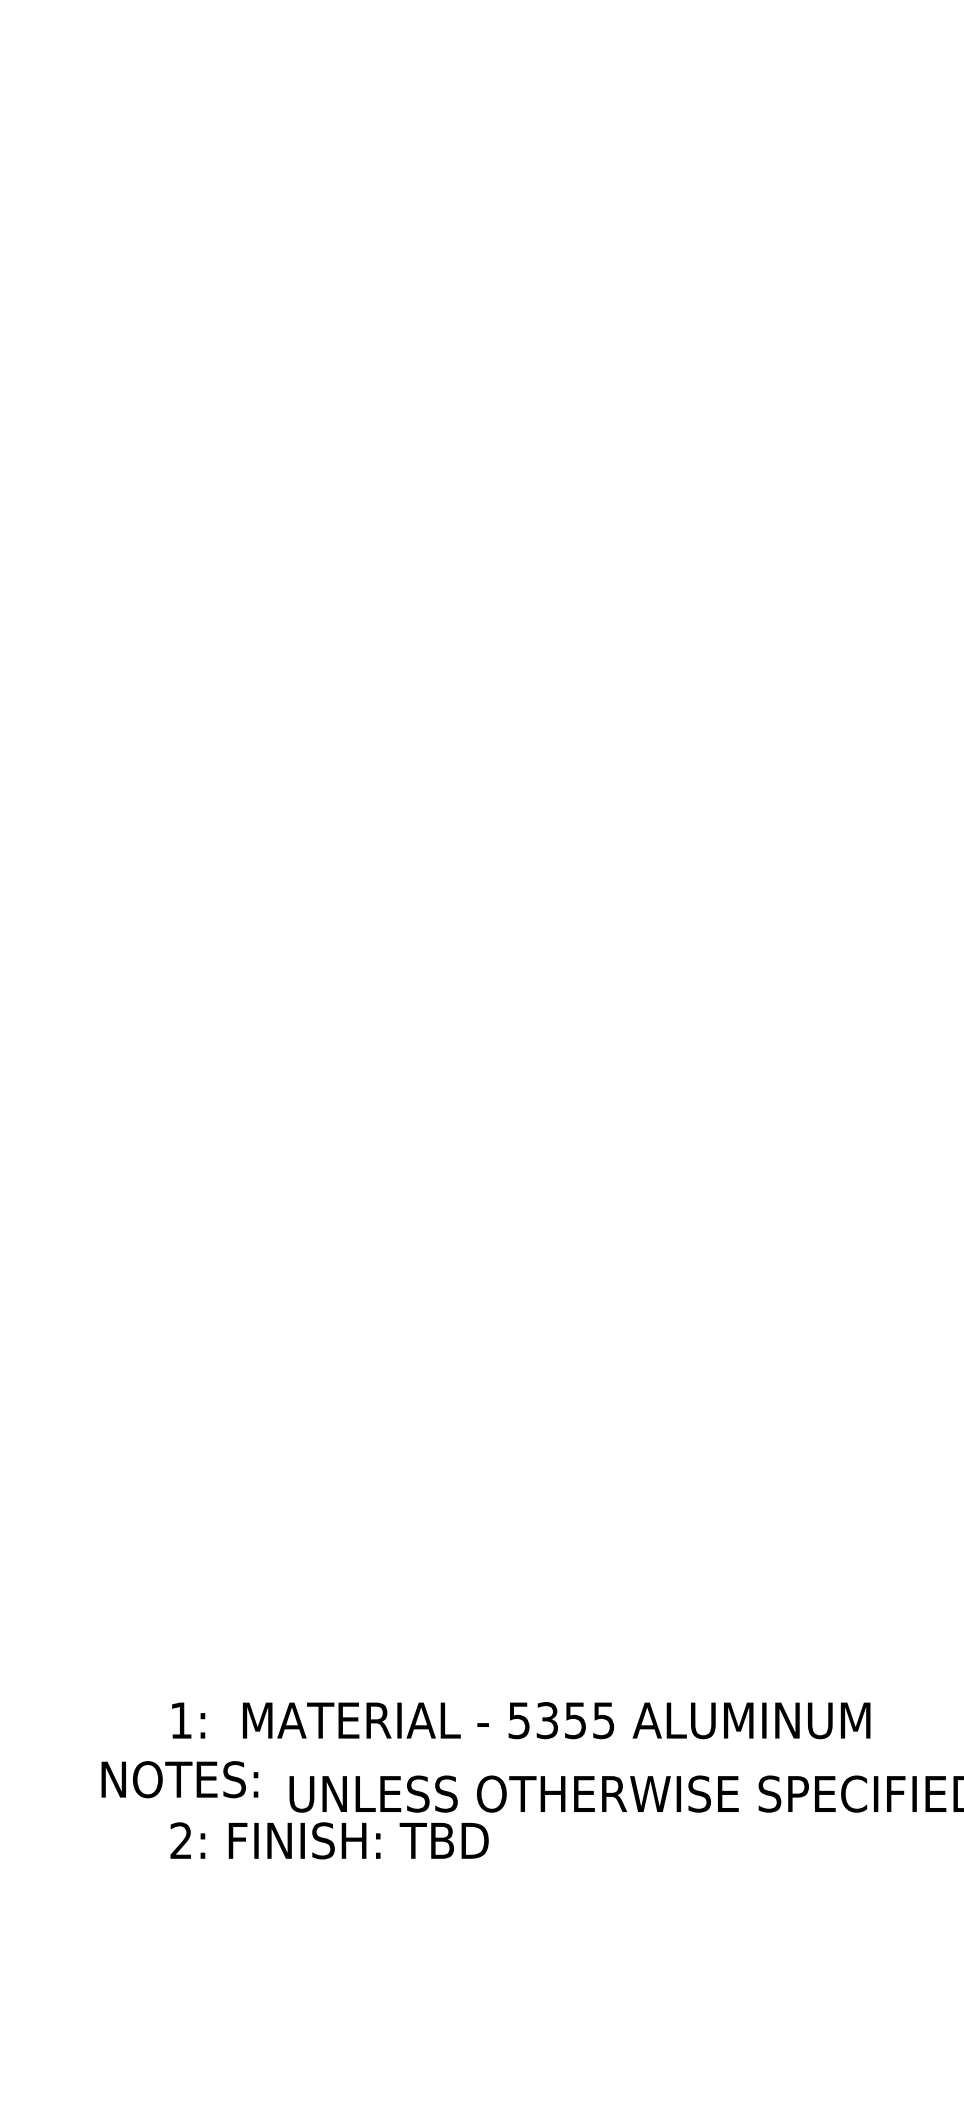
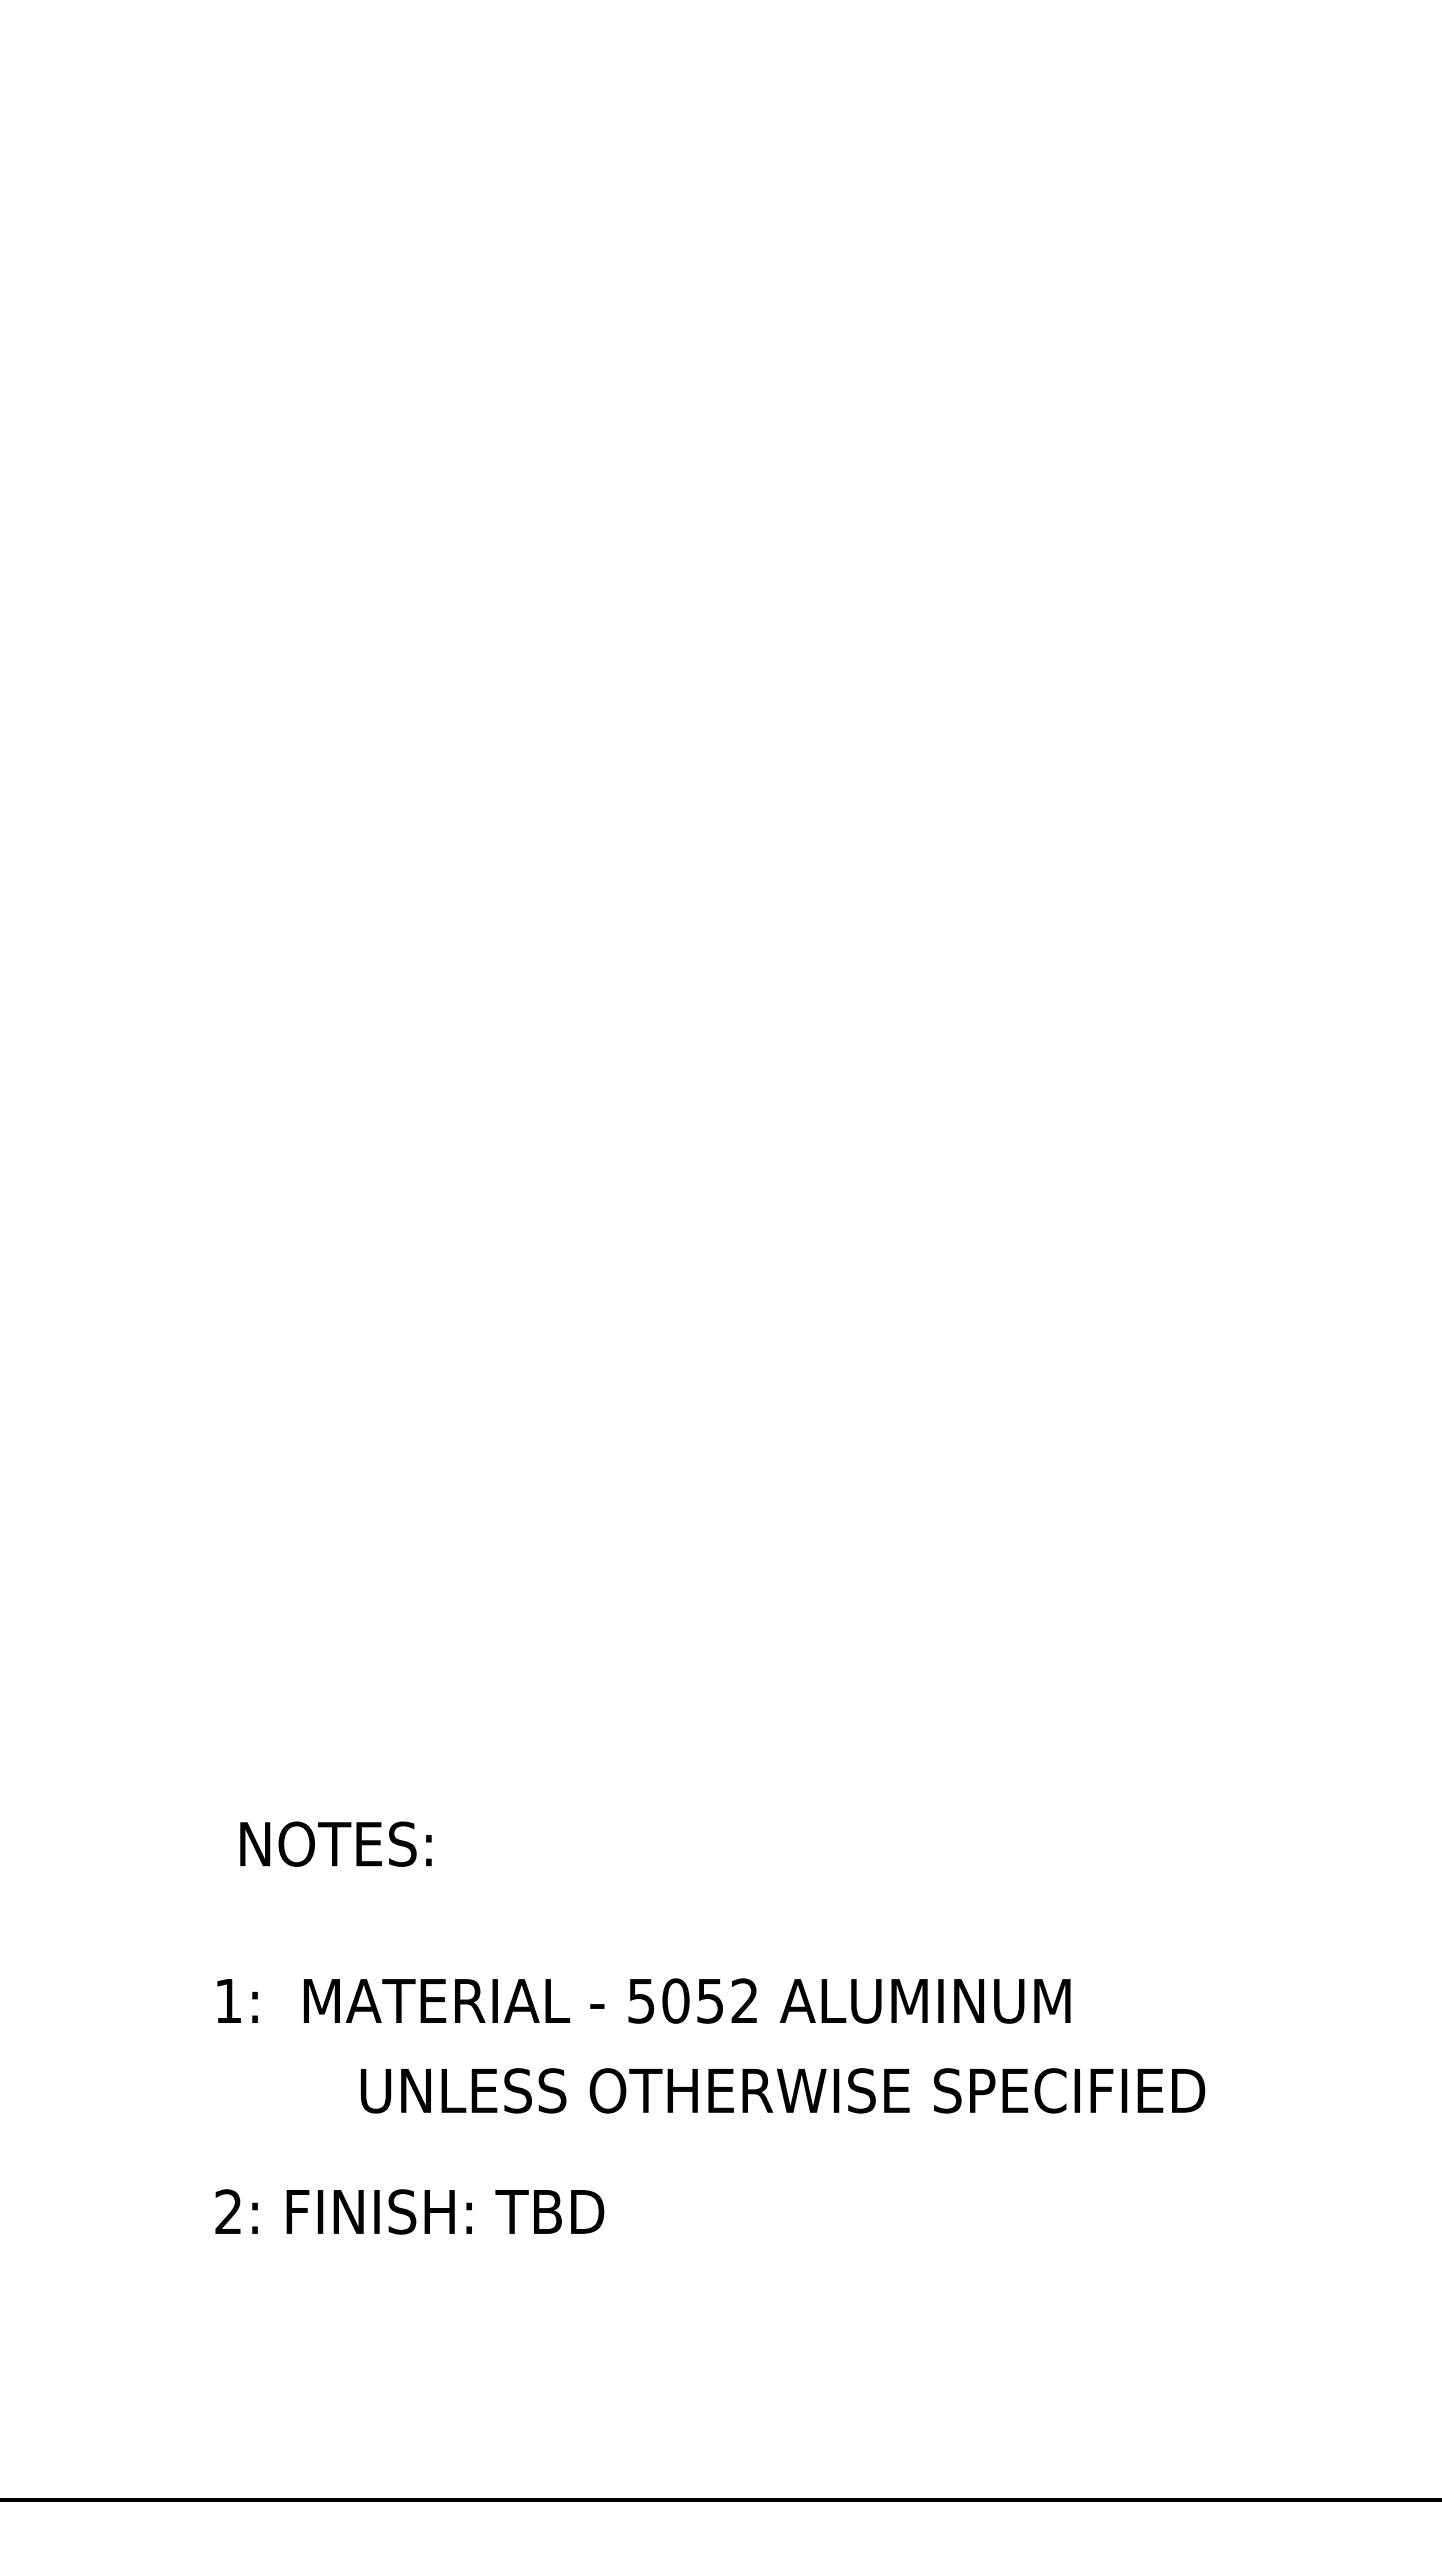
text: (574, 1720) -> (709, 2000), 5355 -> 5052
text: (179, 1779) -> (335, 1843), moved
text: (329, 1840) -> (409, 2211), moved

